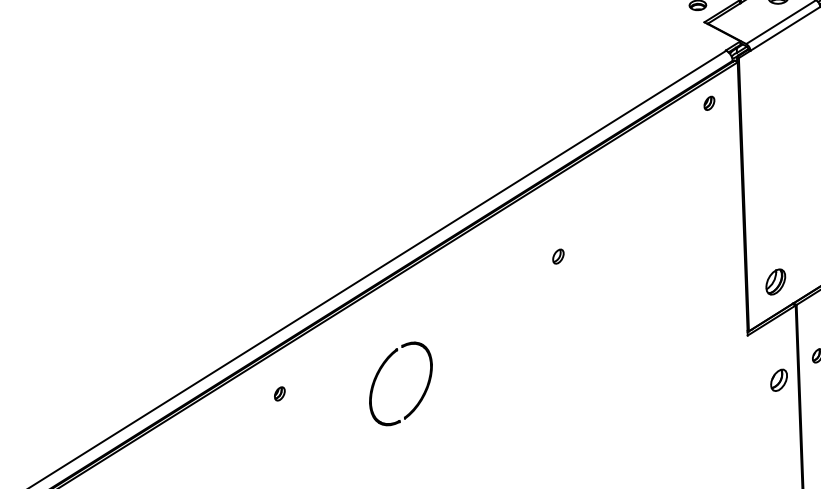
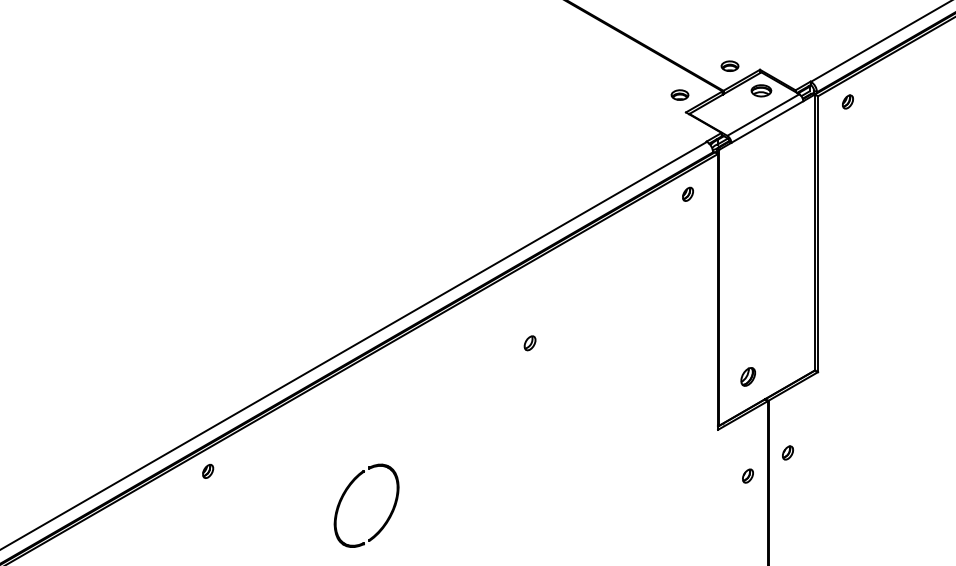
part: (774, 281) -> (747, 376), size x0.71
part: (379, 373) -> (345, 494), moved
part: (778, 379) -> (747, 475), size x0.62
part: (280, 393) -> (208, 471), moved

